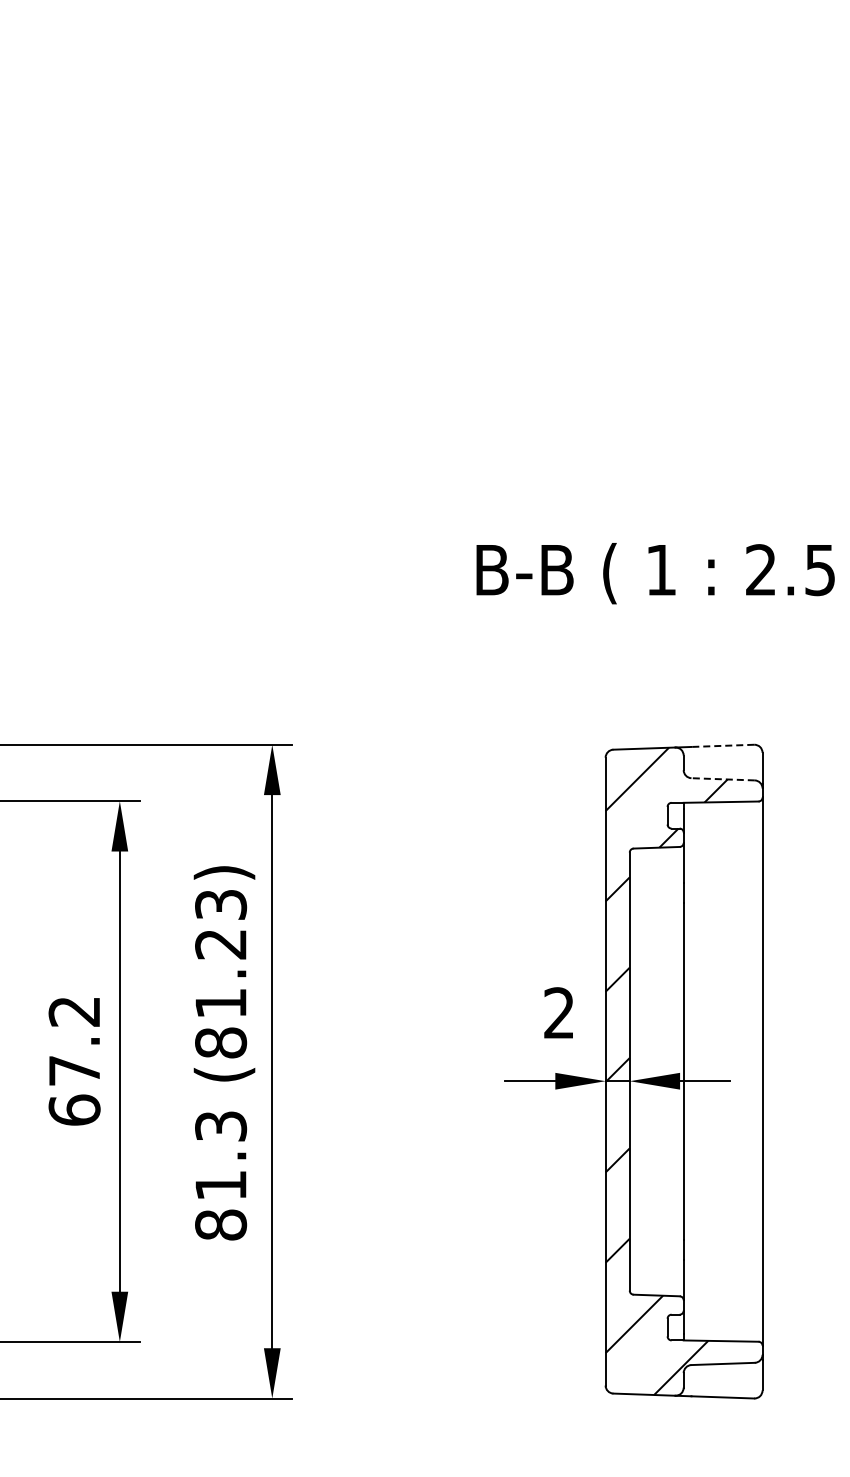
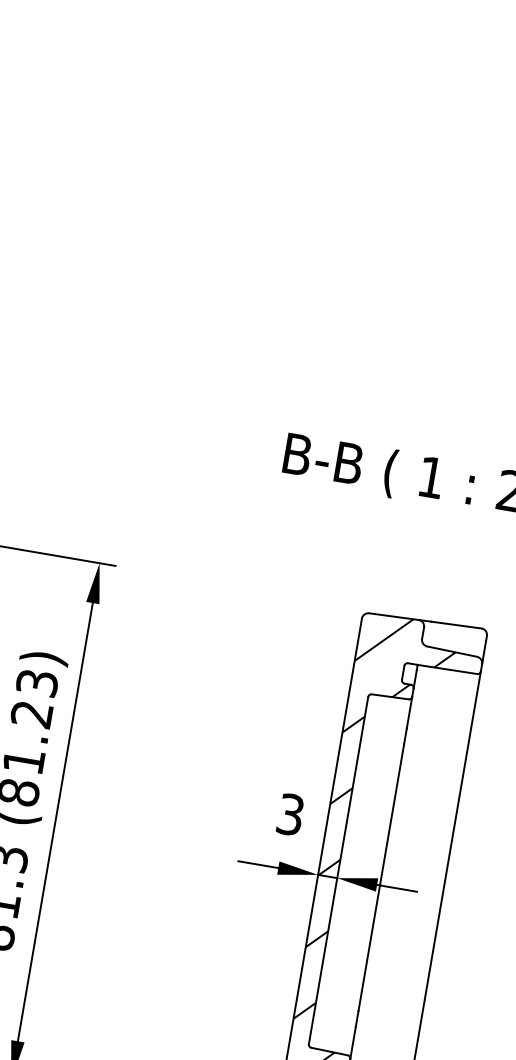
line: (722, 745) -> (456, 624), dashed -> solid
line: (723, 779) -> (452, 651), dashed -> solid
text: (559, 1013) -> (290, 814), 2 -> 3

